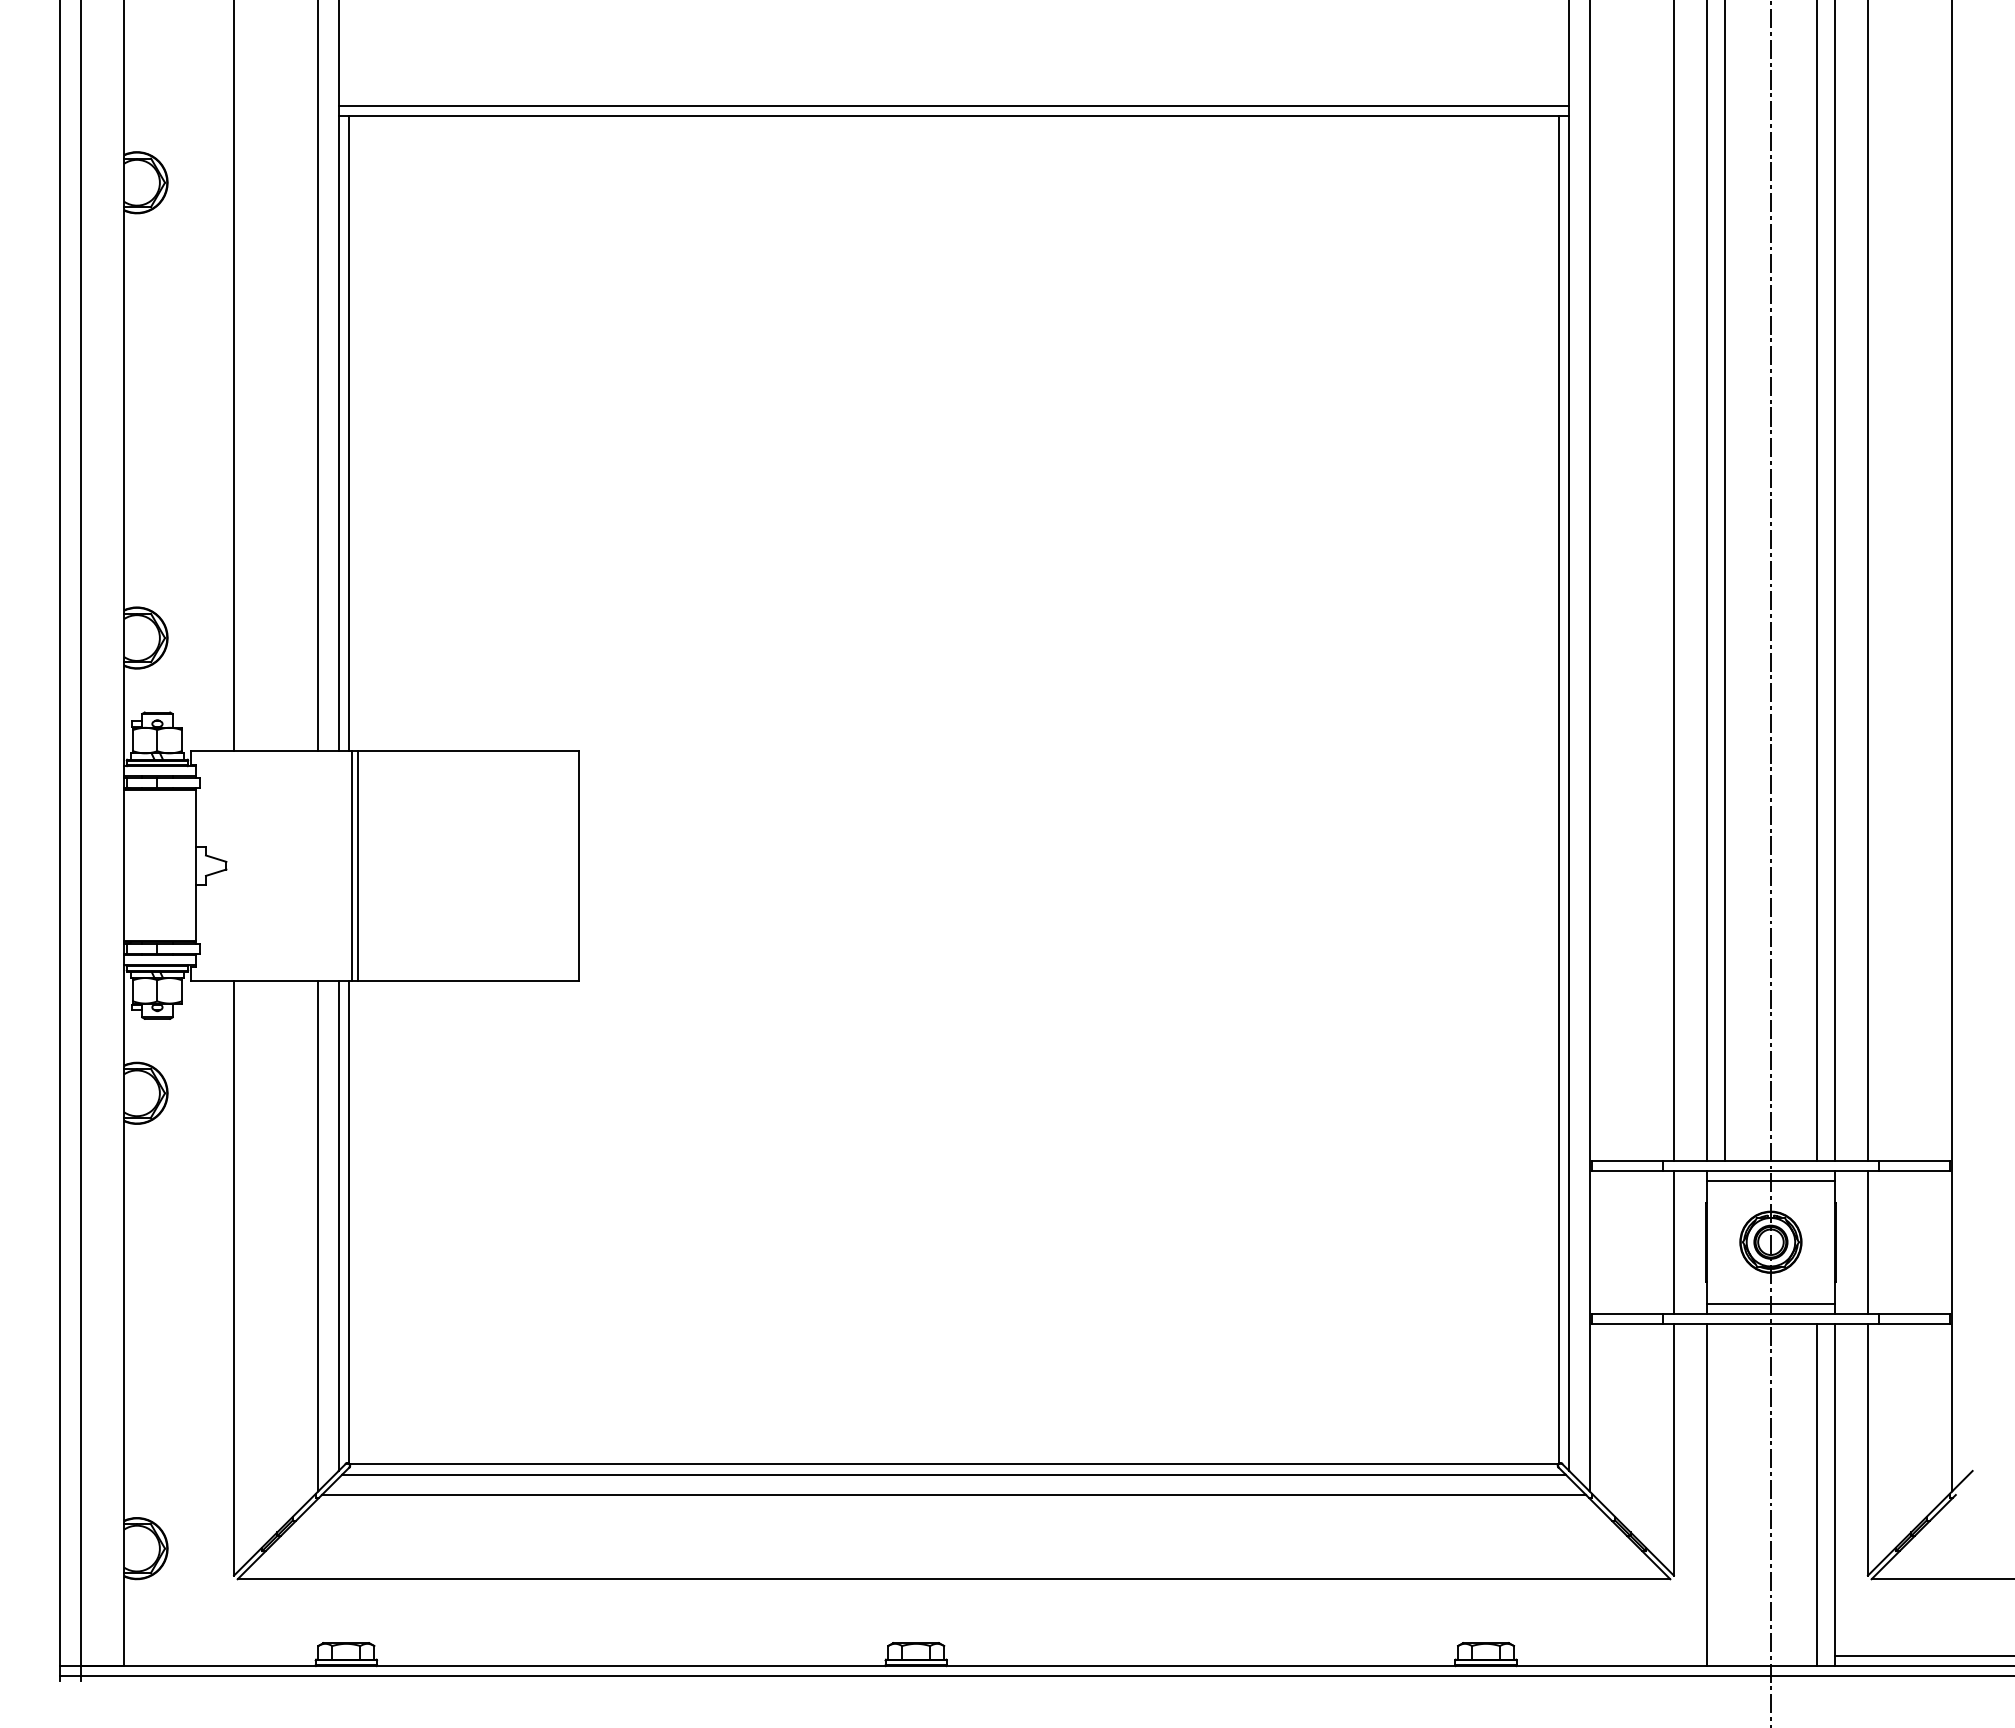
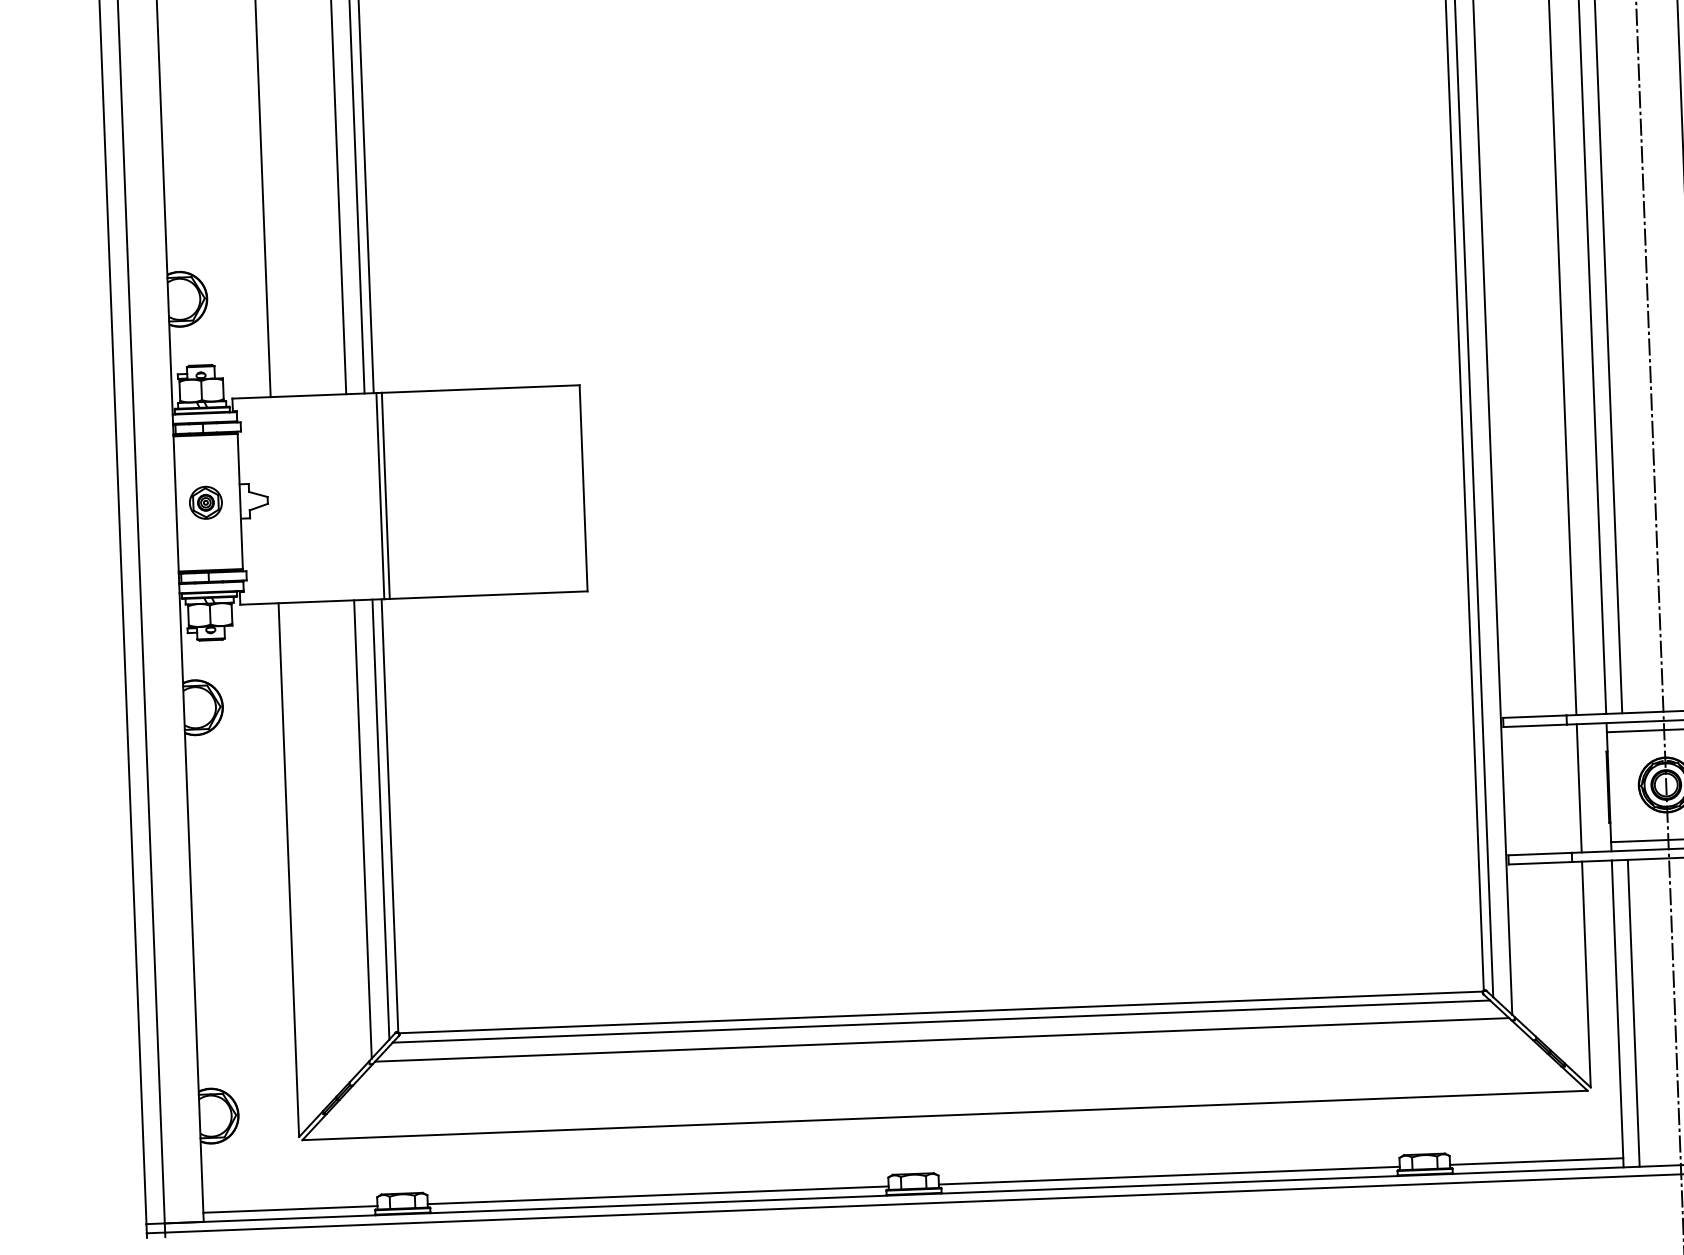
part: (157, 865) -> (205, 502), added
line: (1724, 1494) -> (1633, 1012), added
line: (221, 1655) -> (290, 1209), added
line: (631, 1655) -> (658, 1194), added
line: (1201, 1655) -> (1169, 1175), added
line: (1610, 1655) -> (1536, 1161), added

